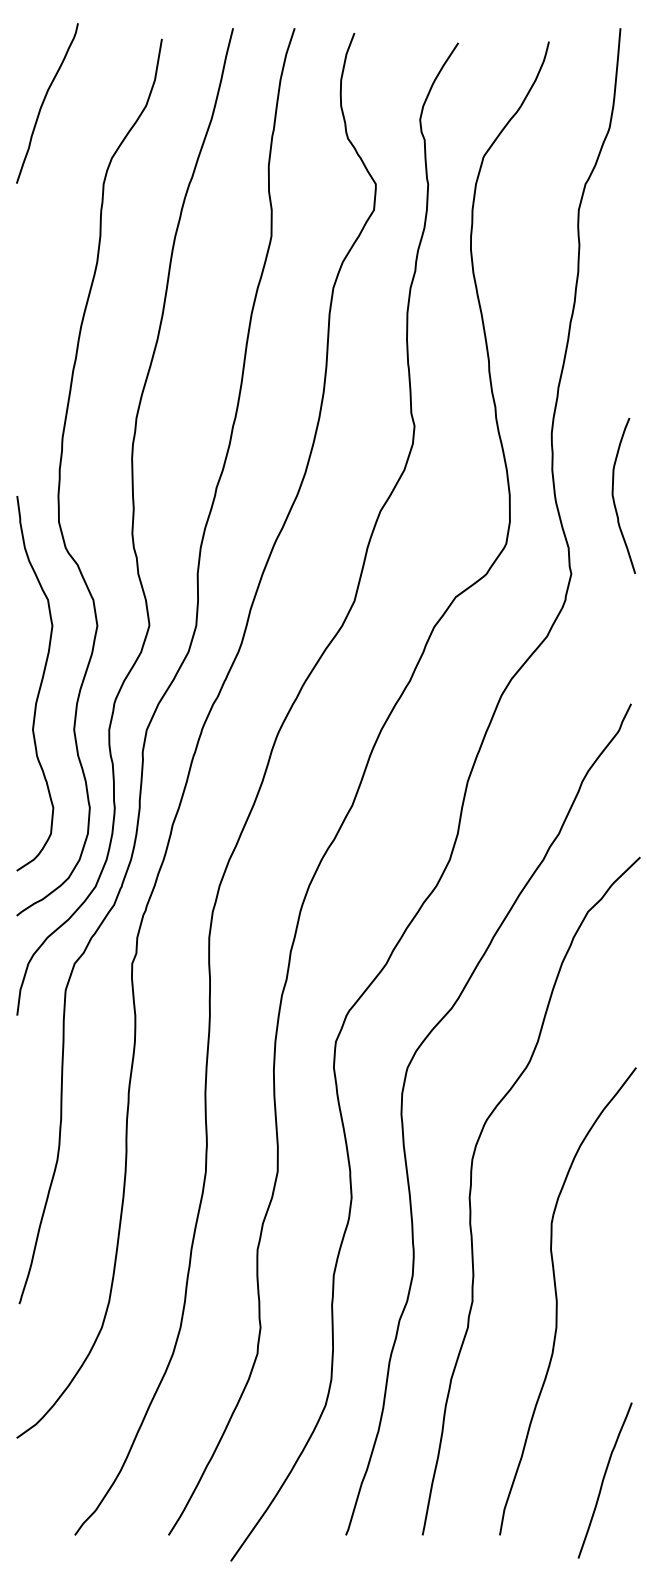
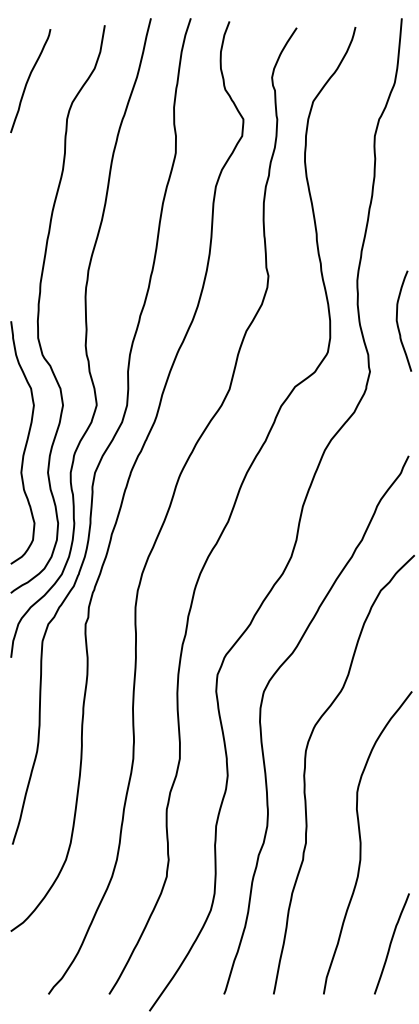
curve: (44, 104) -> (28, 81), moved
curve: (604, 1479) -> (391, 943), moved

